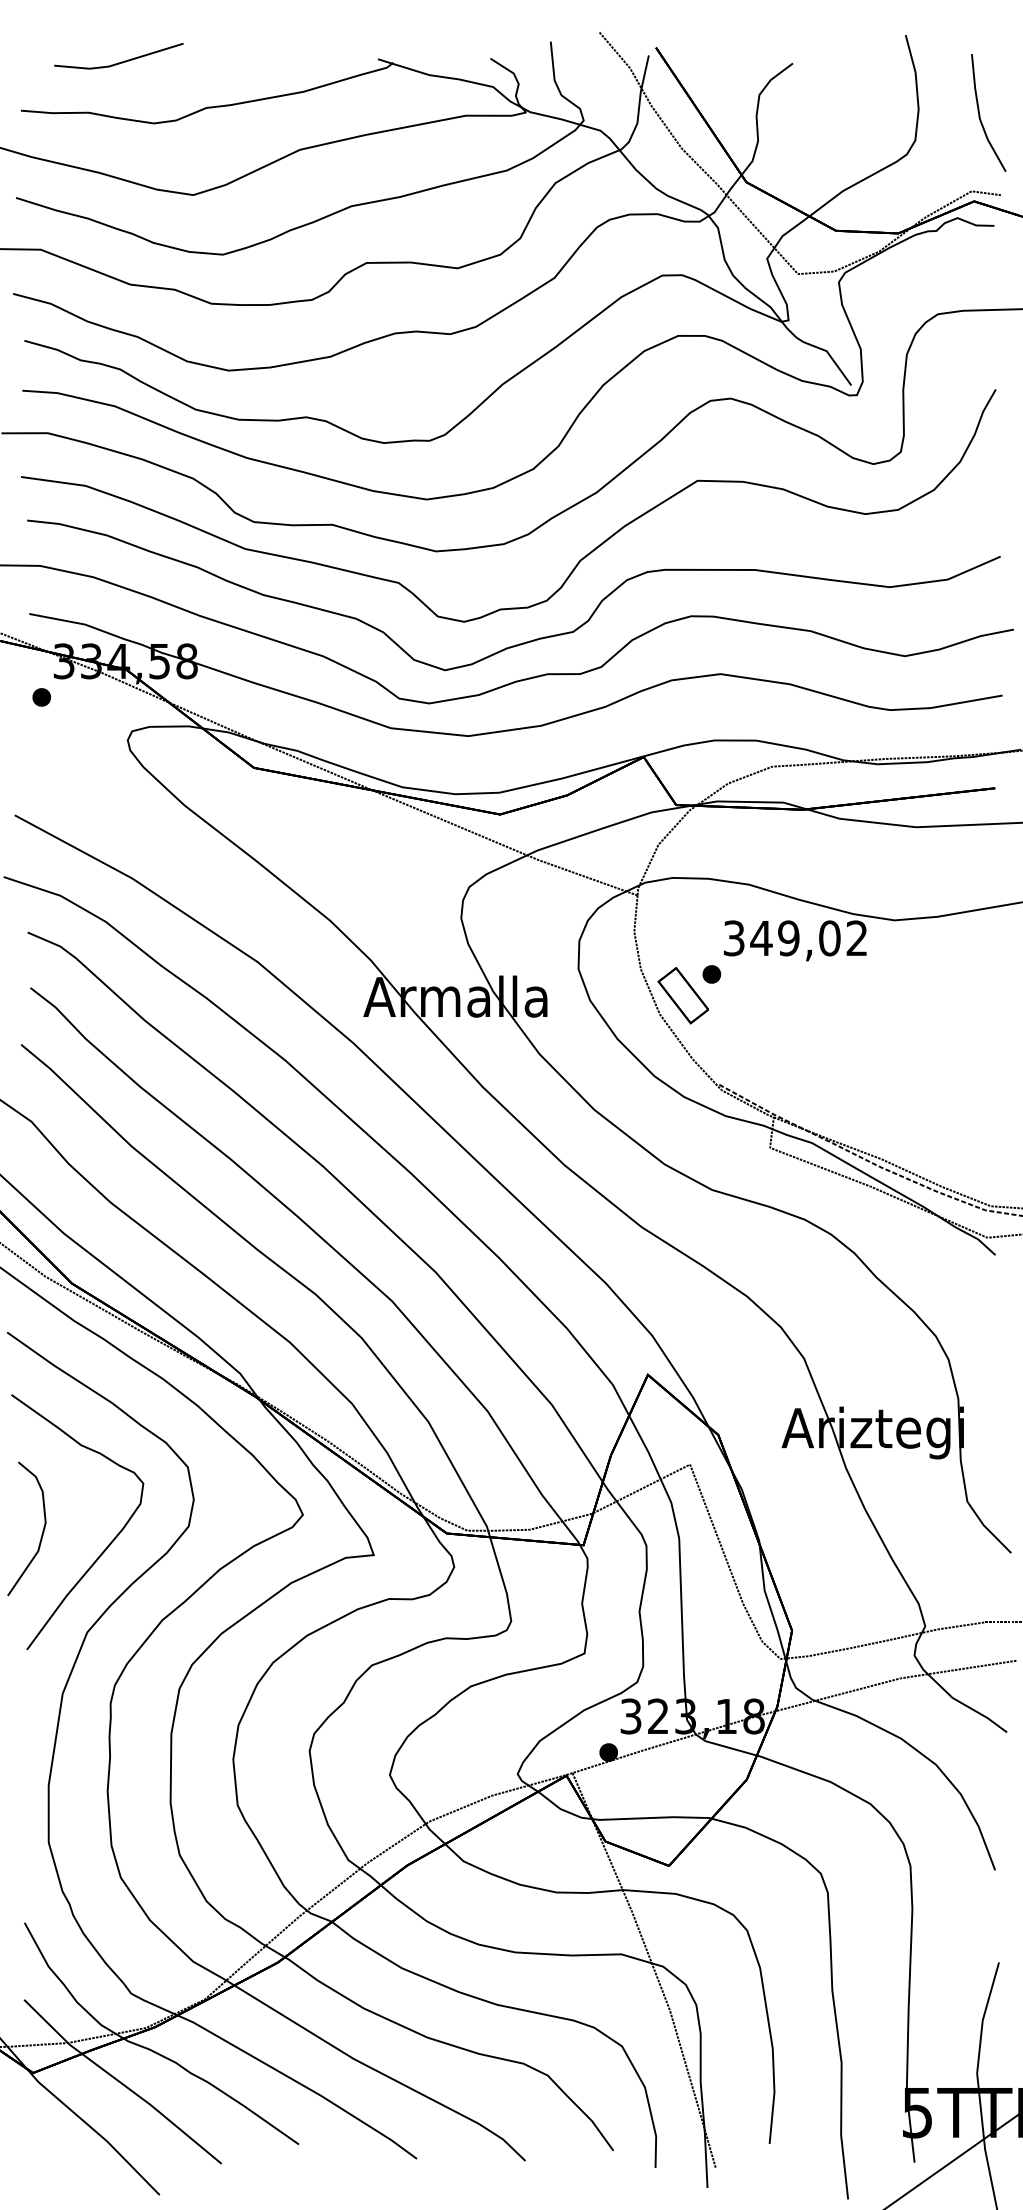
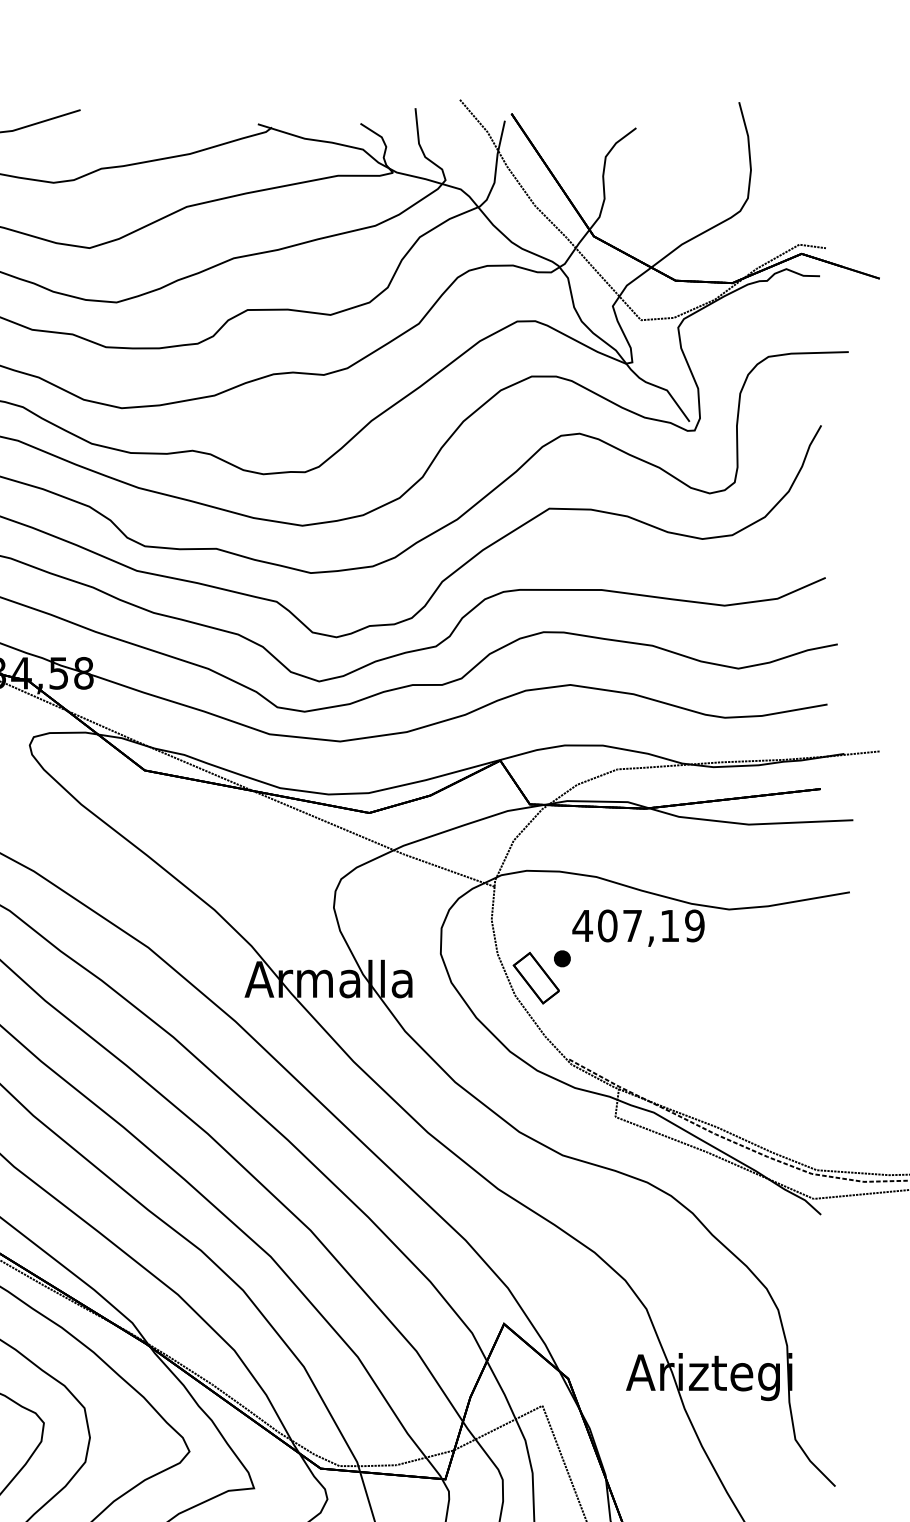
line: (980, 114) -> (807, 174), removed
text: (794, 938) -> (637, 926), 349,02 -> 407,19

